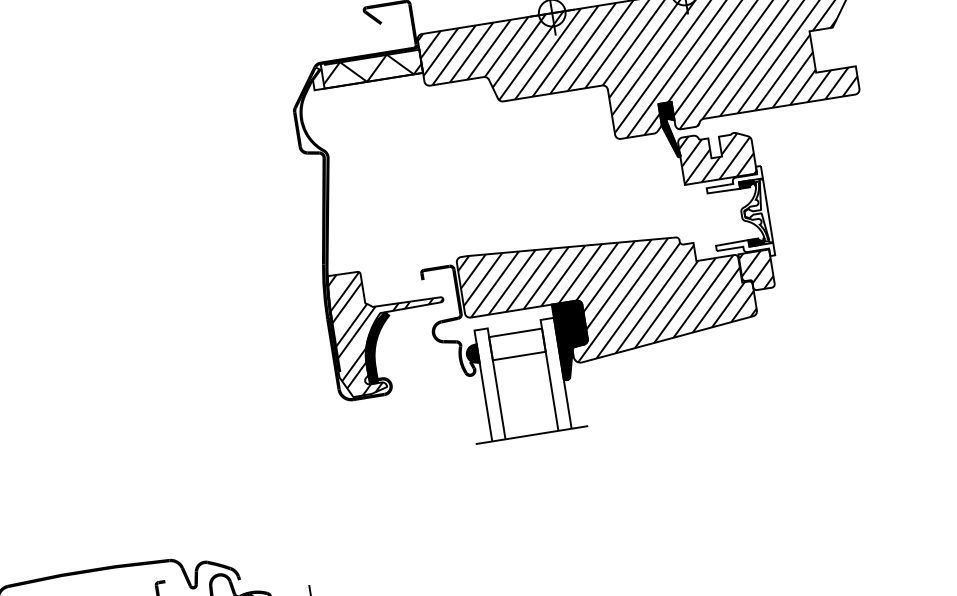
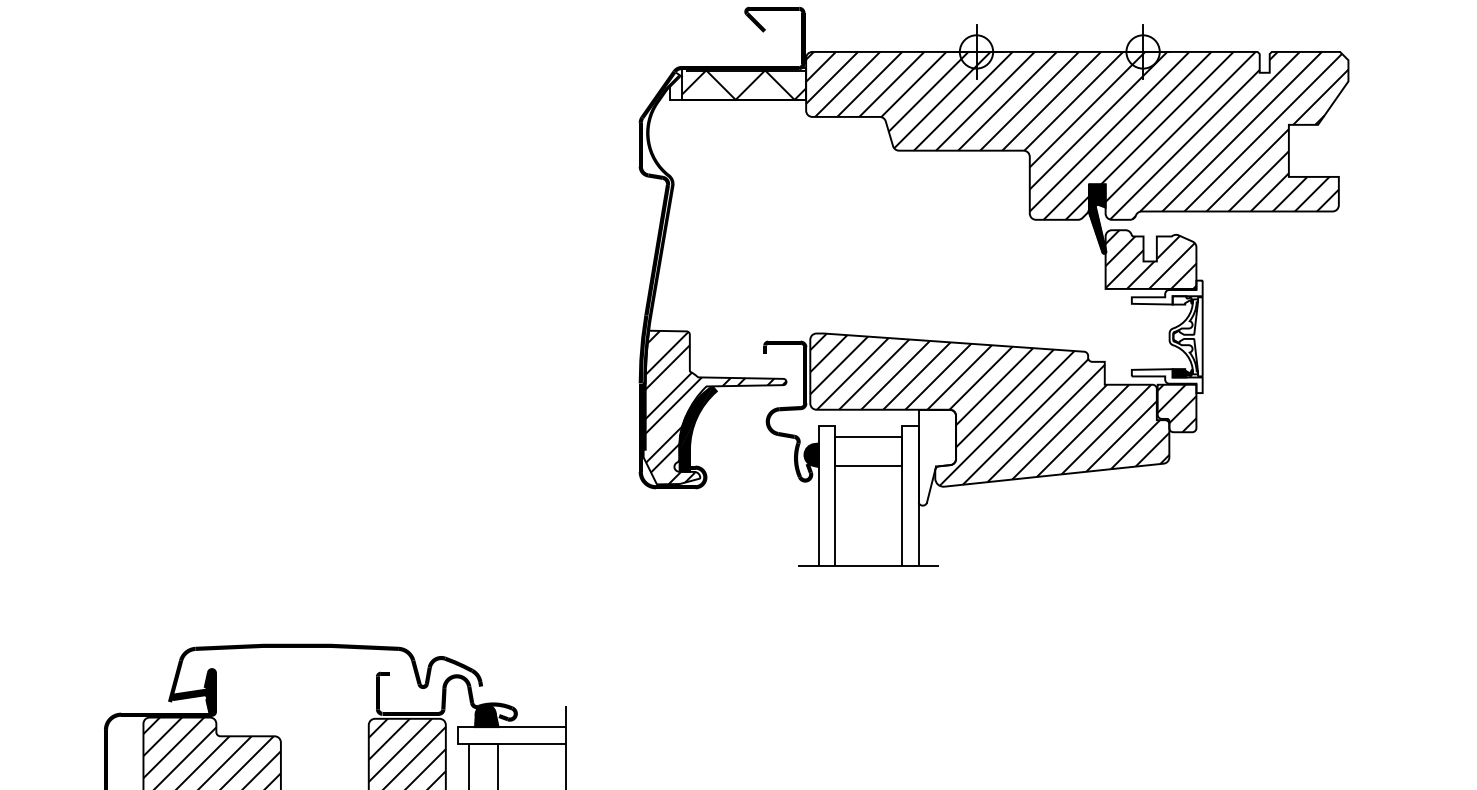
hatch: (747, 184) -> (1182, 300), removed
hatch: (572, 340) -> (937, 457), removed

